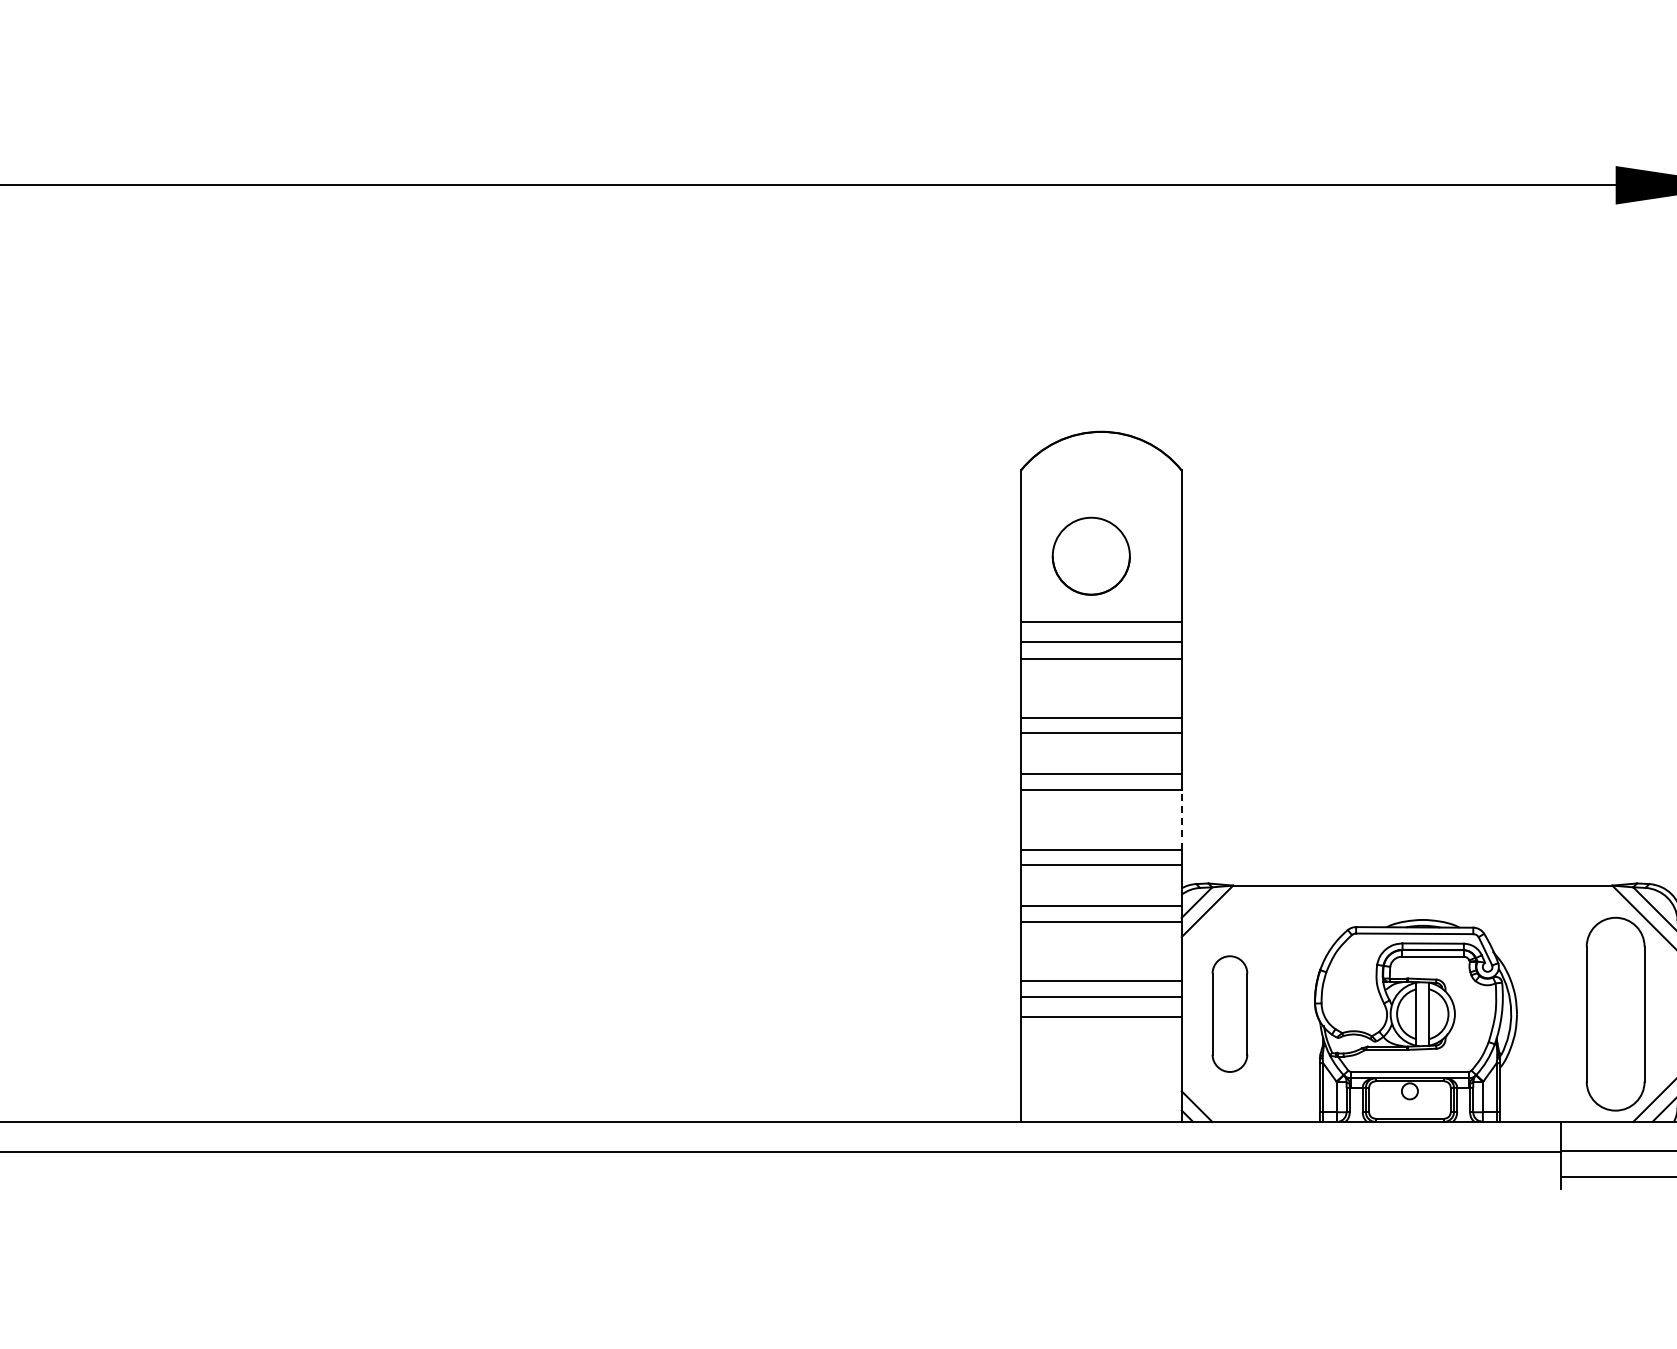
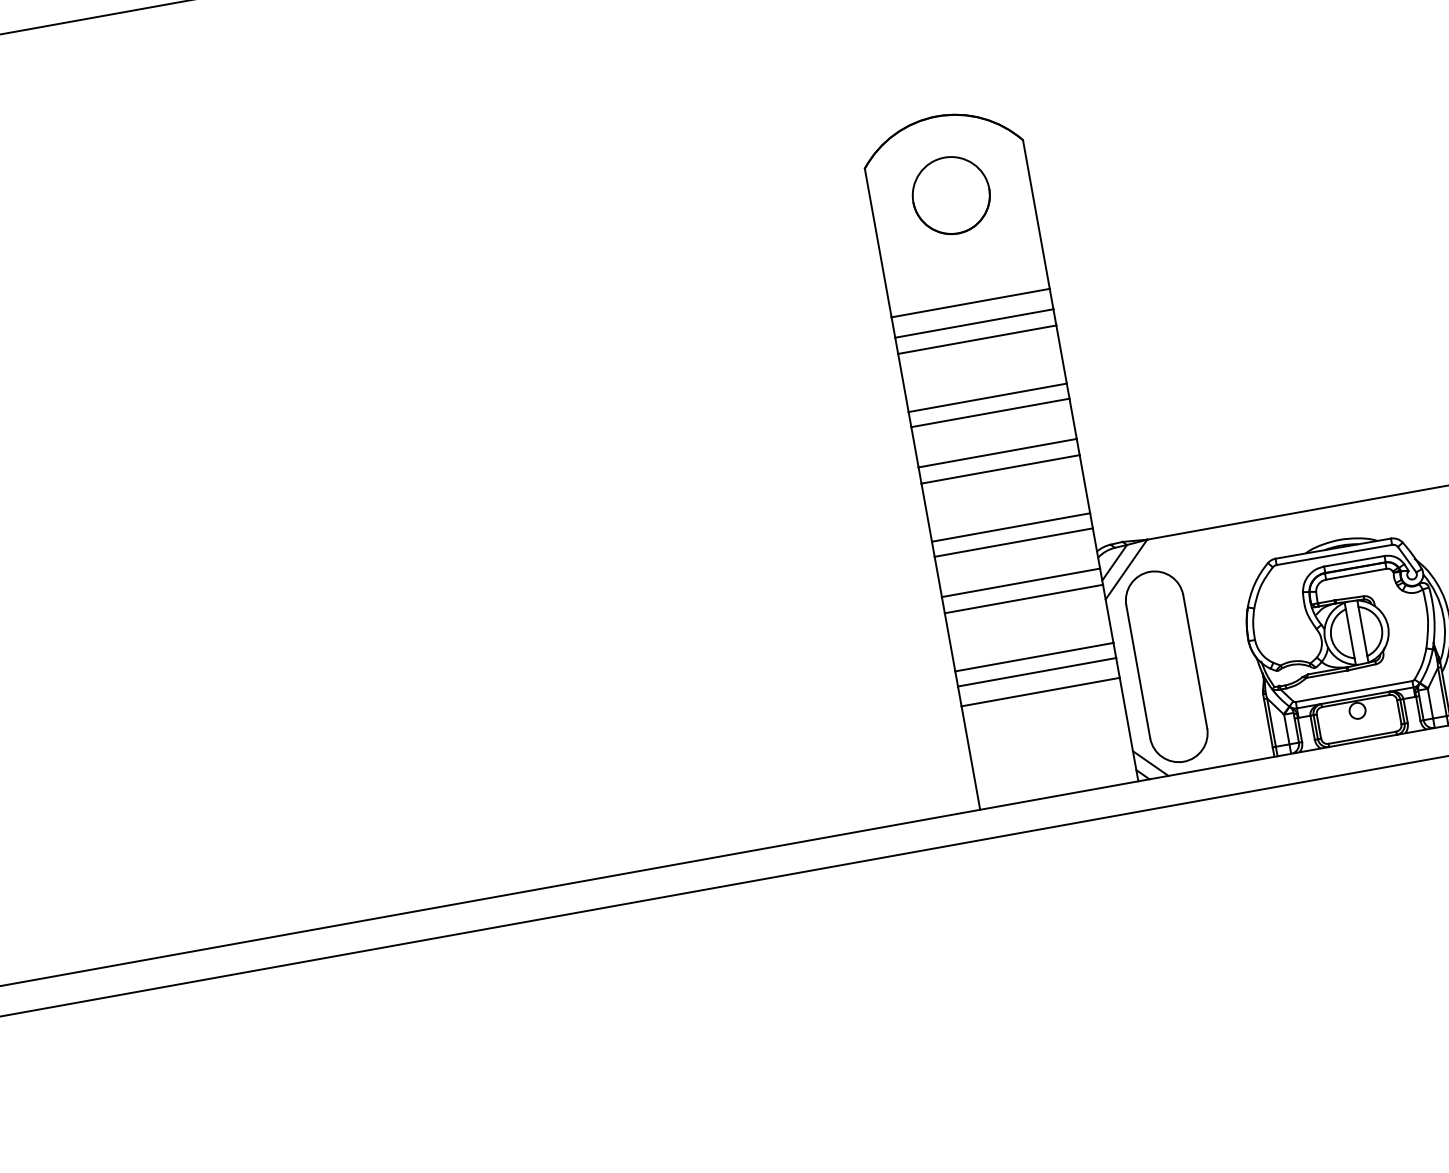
circle: (1090, 555) -> (950, 194), moved
line: (1181, 820) -> (1084, 484), dashed -> solid
part: (1229, 1013) -> (1166, 666), size x1.67

